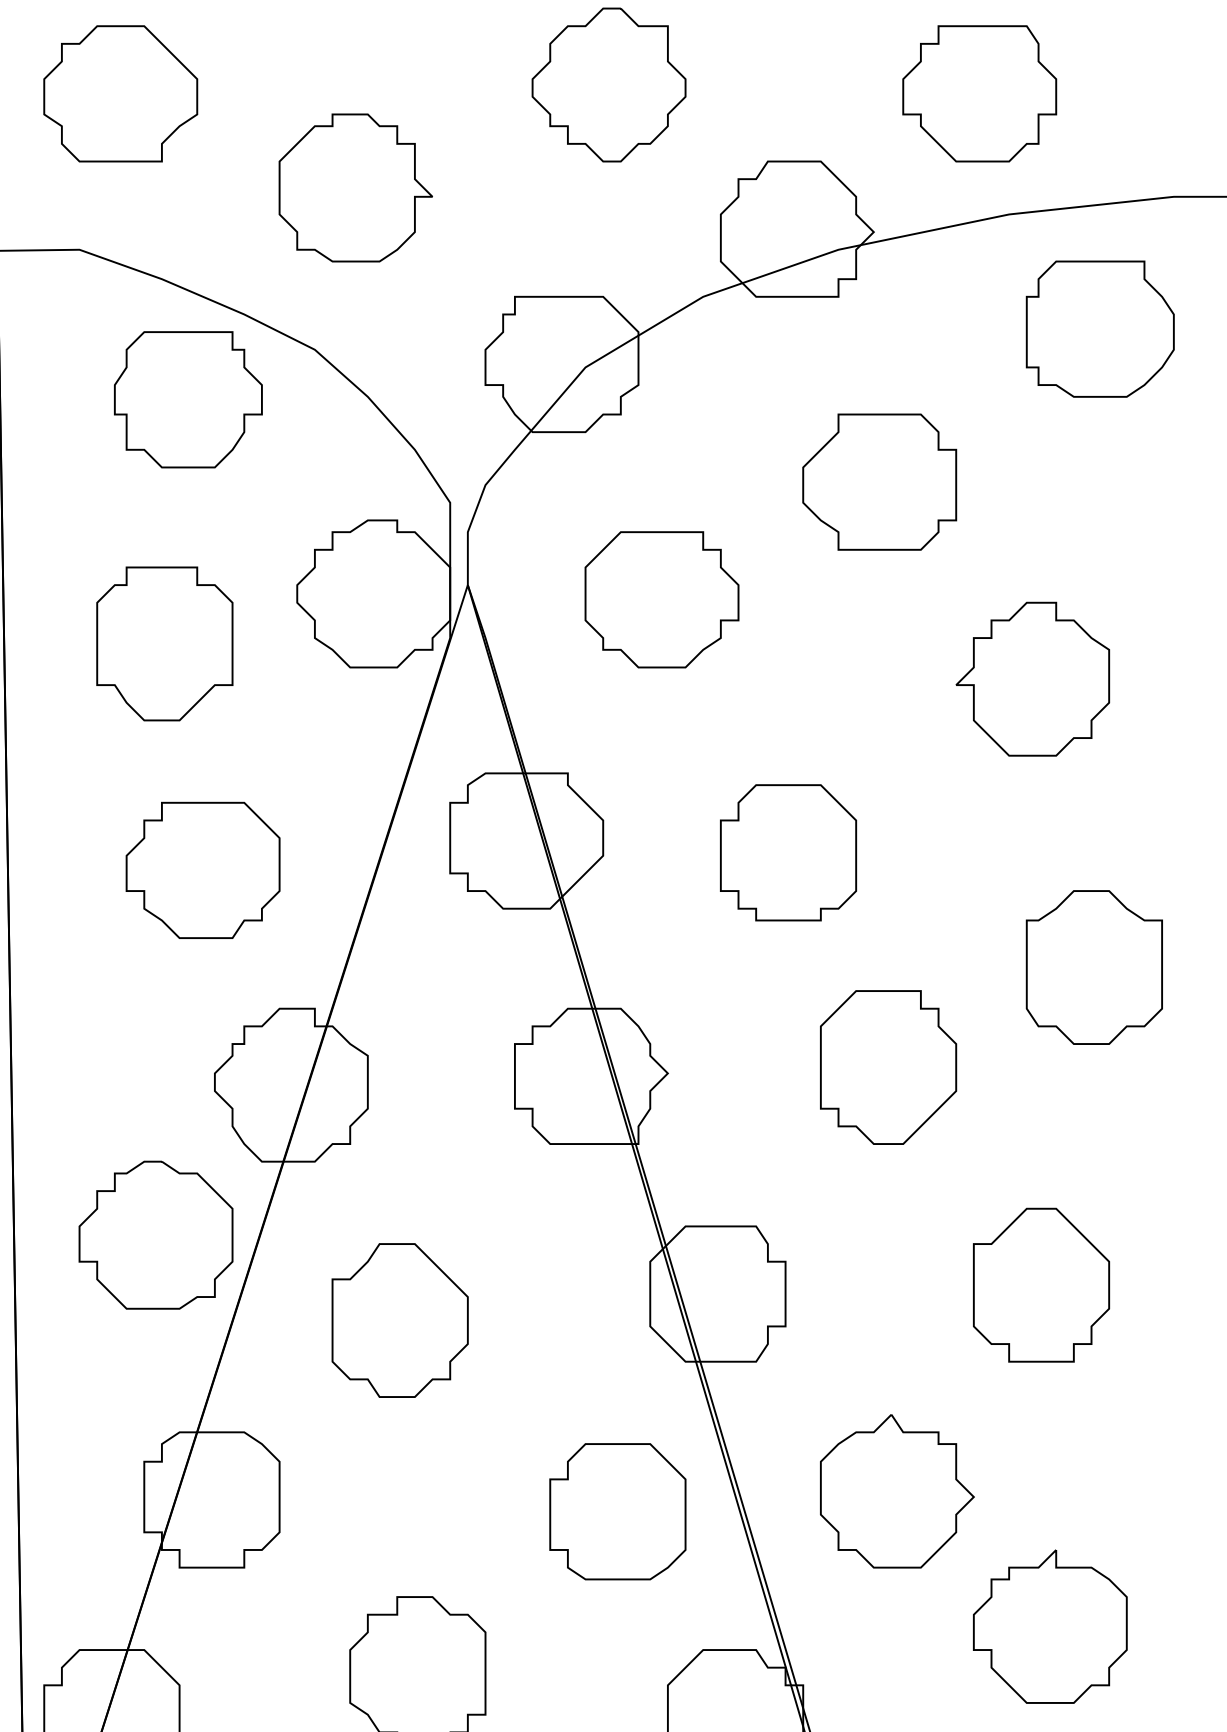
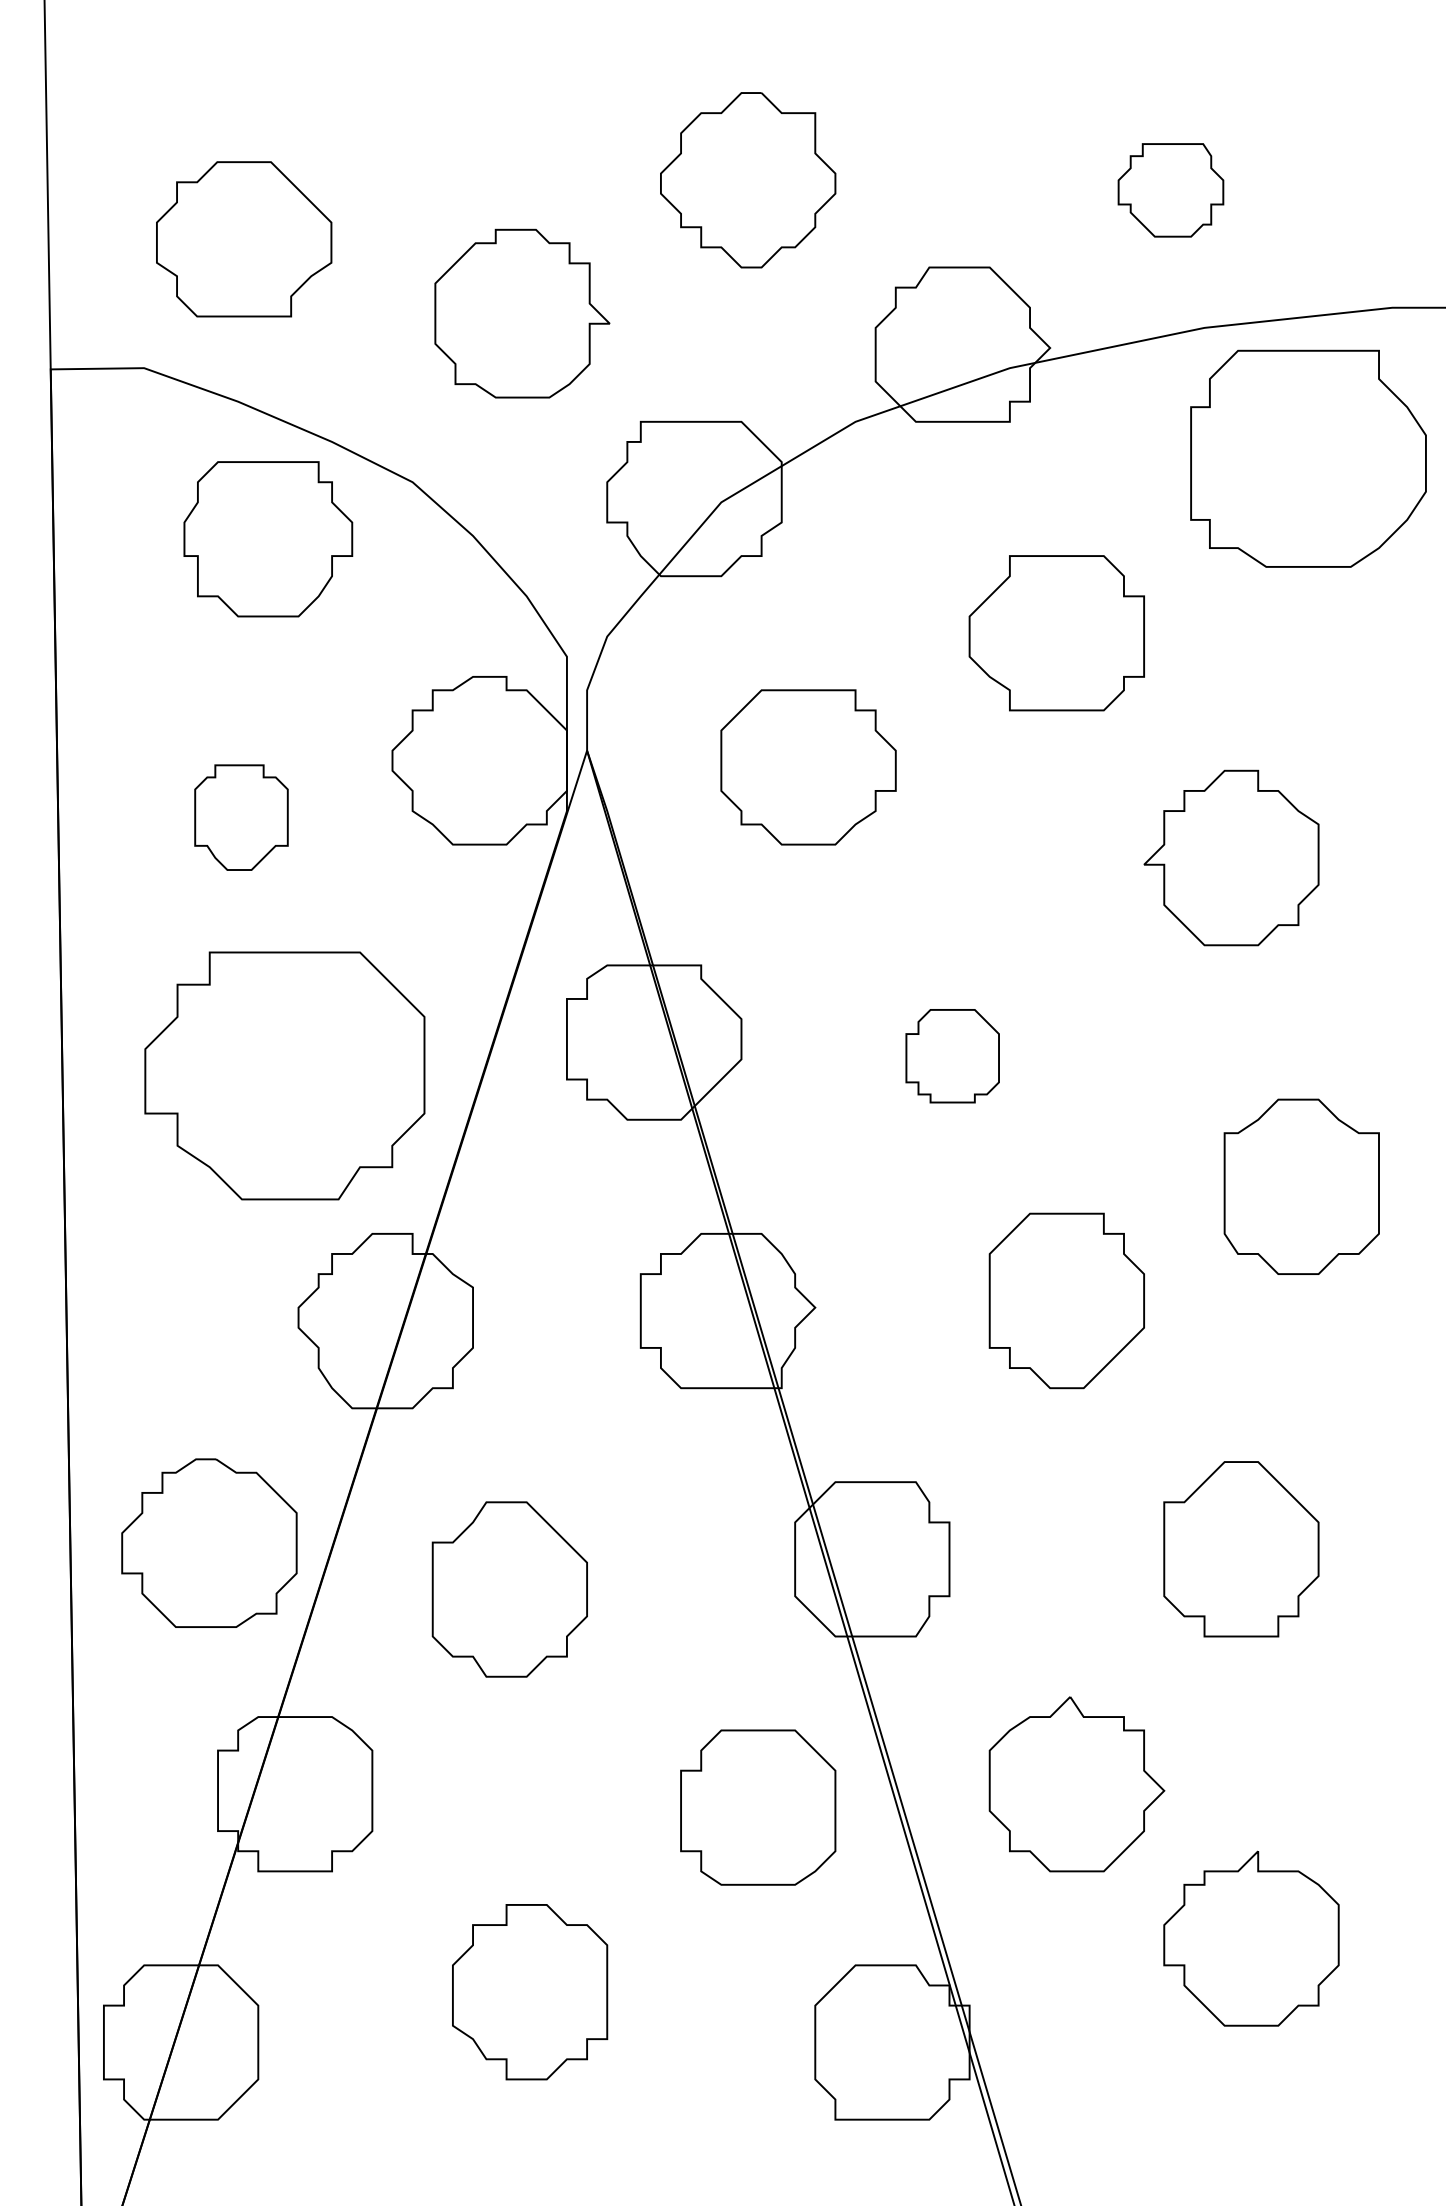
part: (121, 94) -> (244, 239), moved
part: (979, 94) -> (1170, 190), size x0.6
part: (355, 187) -> (522, 313), moved
part: (1100, 328) -> (1308, 458), size x1.4
part: (164, 643) -> (241, 817), size x0.6
part: (788, 853) -> (952, 1056), size x0.6
part: (203, 870) -> (285, 1076), size x1.6
part: (156, 1234) -> (209, 1542), moved

